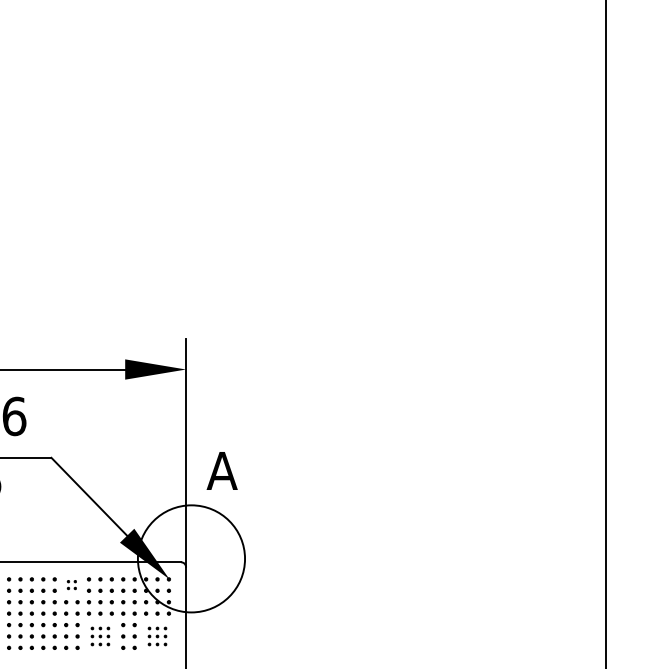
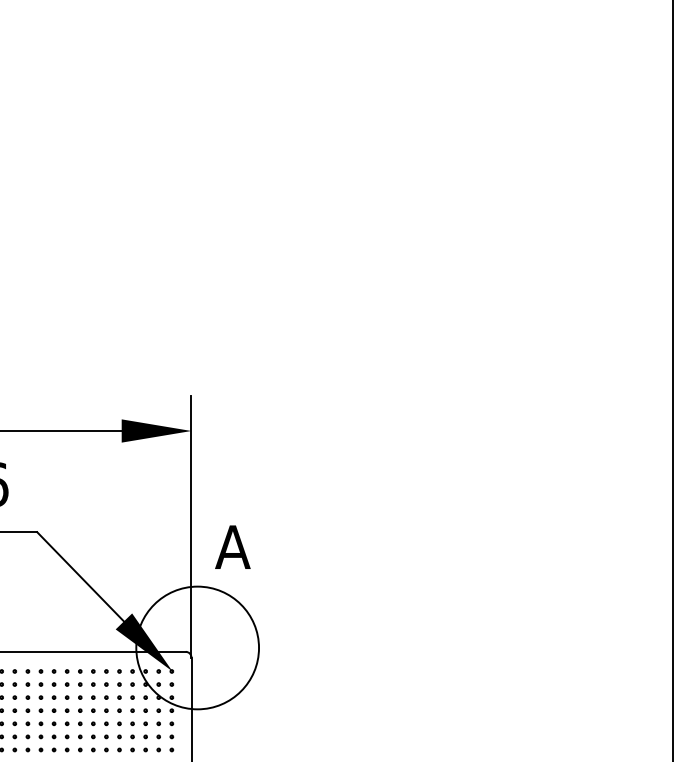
part: (71, 584) -> (60, 677), size x1.67
part: (100, 636) -> (93, 736), size x1.43
part: (157, 636) -> (158, 736), size x1.43

